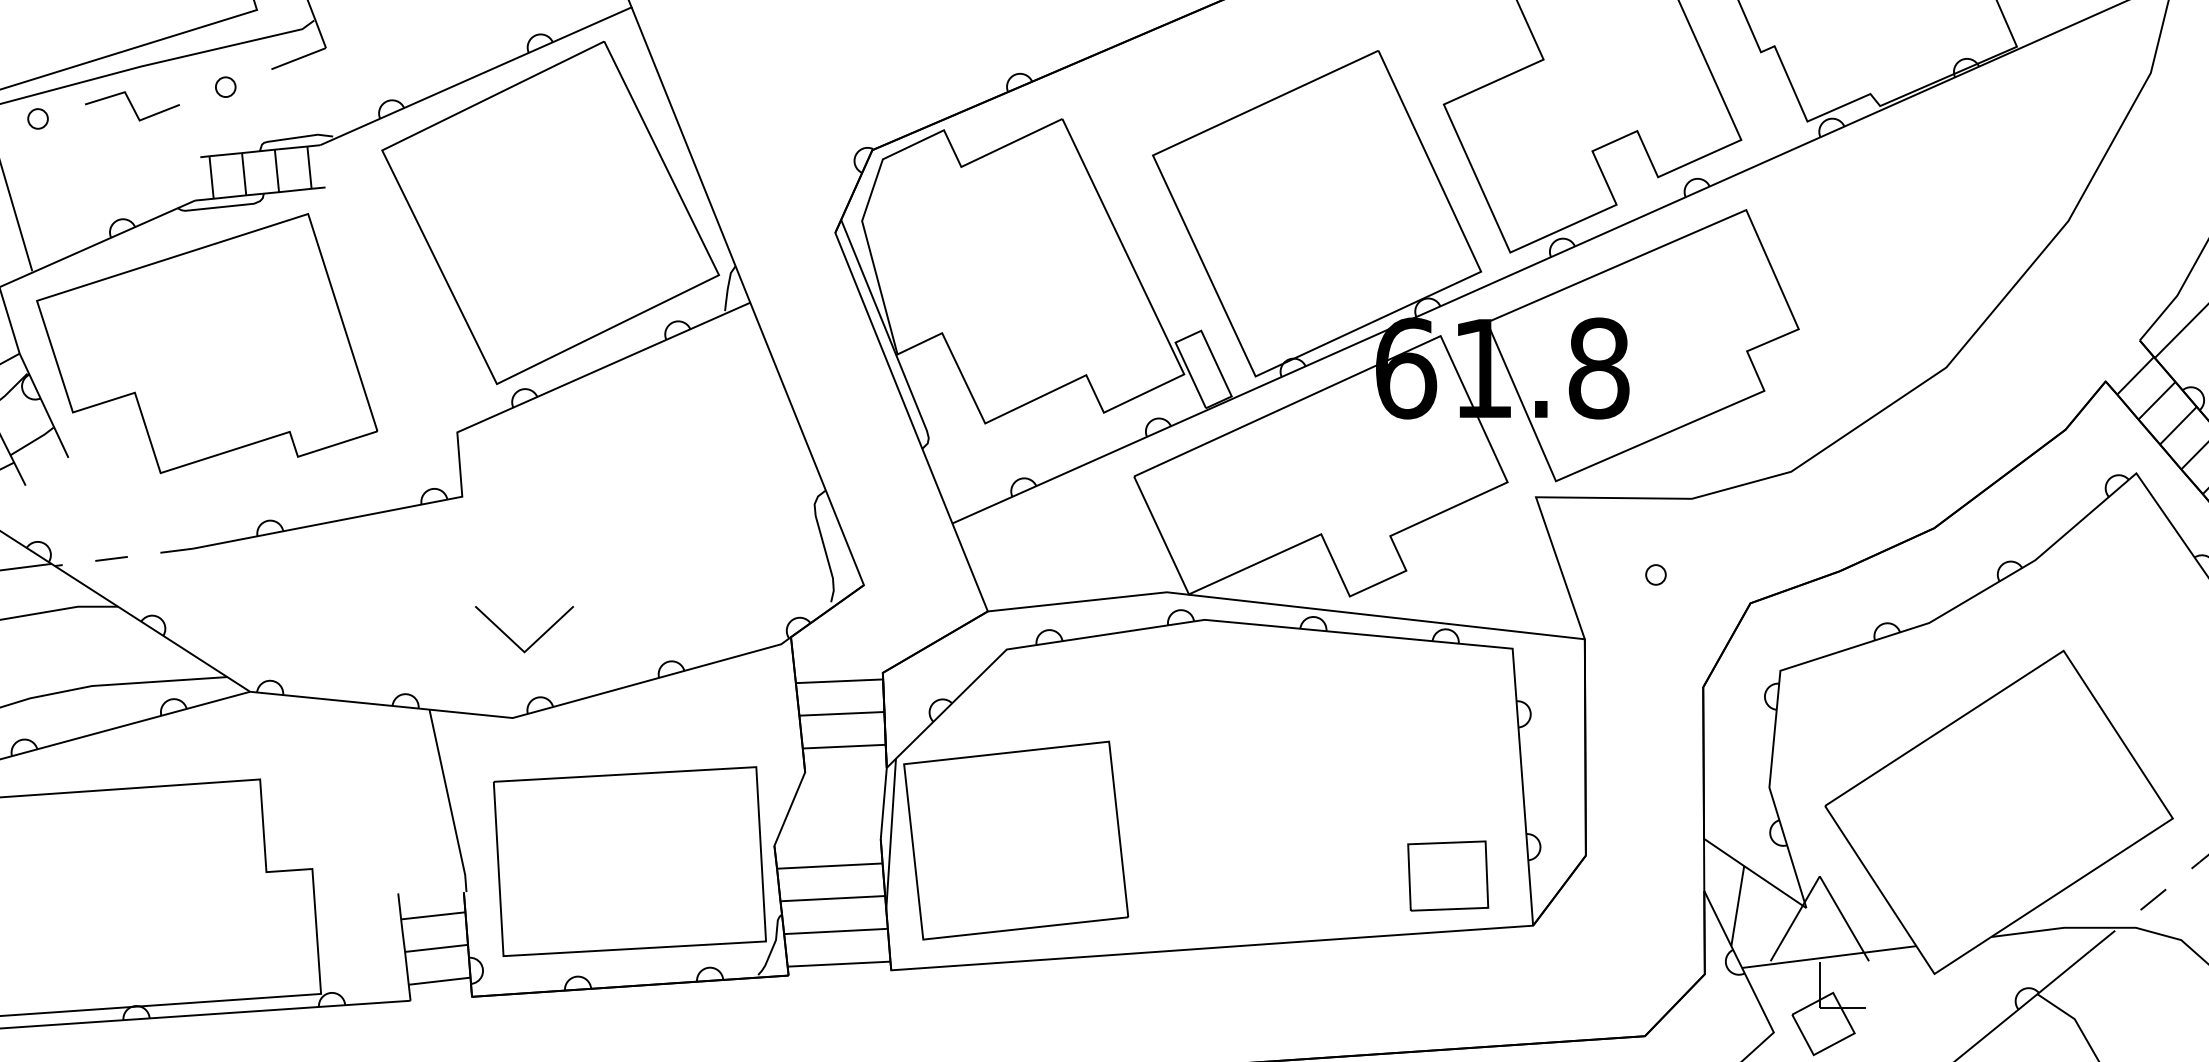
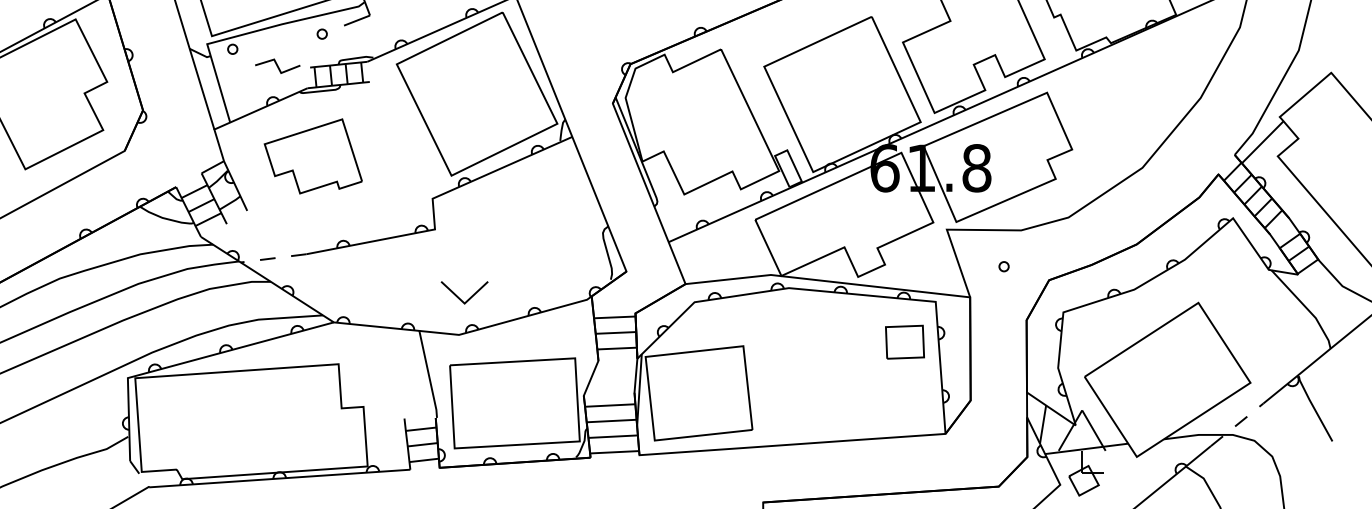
line: (131, 104) -> (277, 65), moved
part: (207, 343) -> (313, 156), size x0.6
part: (1447, 874) -> (904, 341), moved

